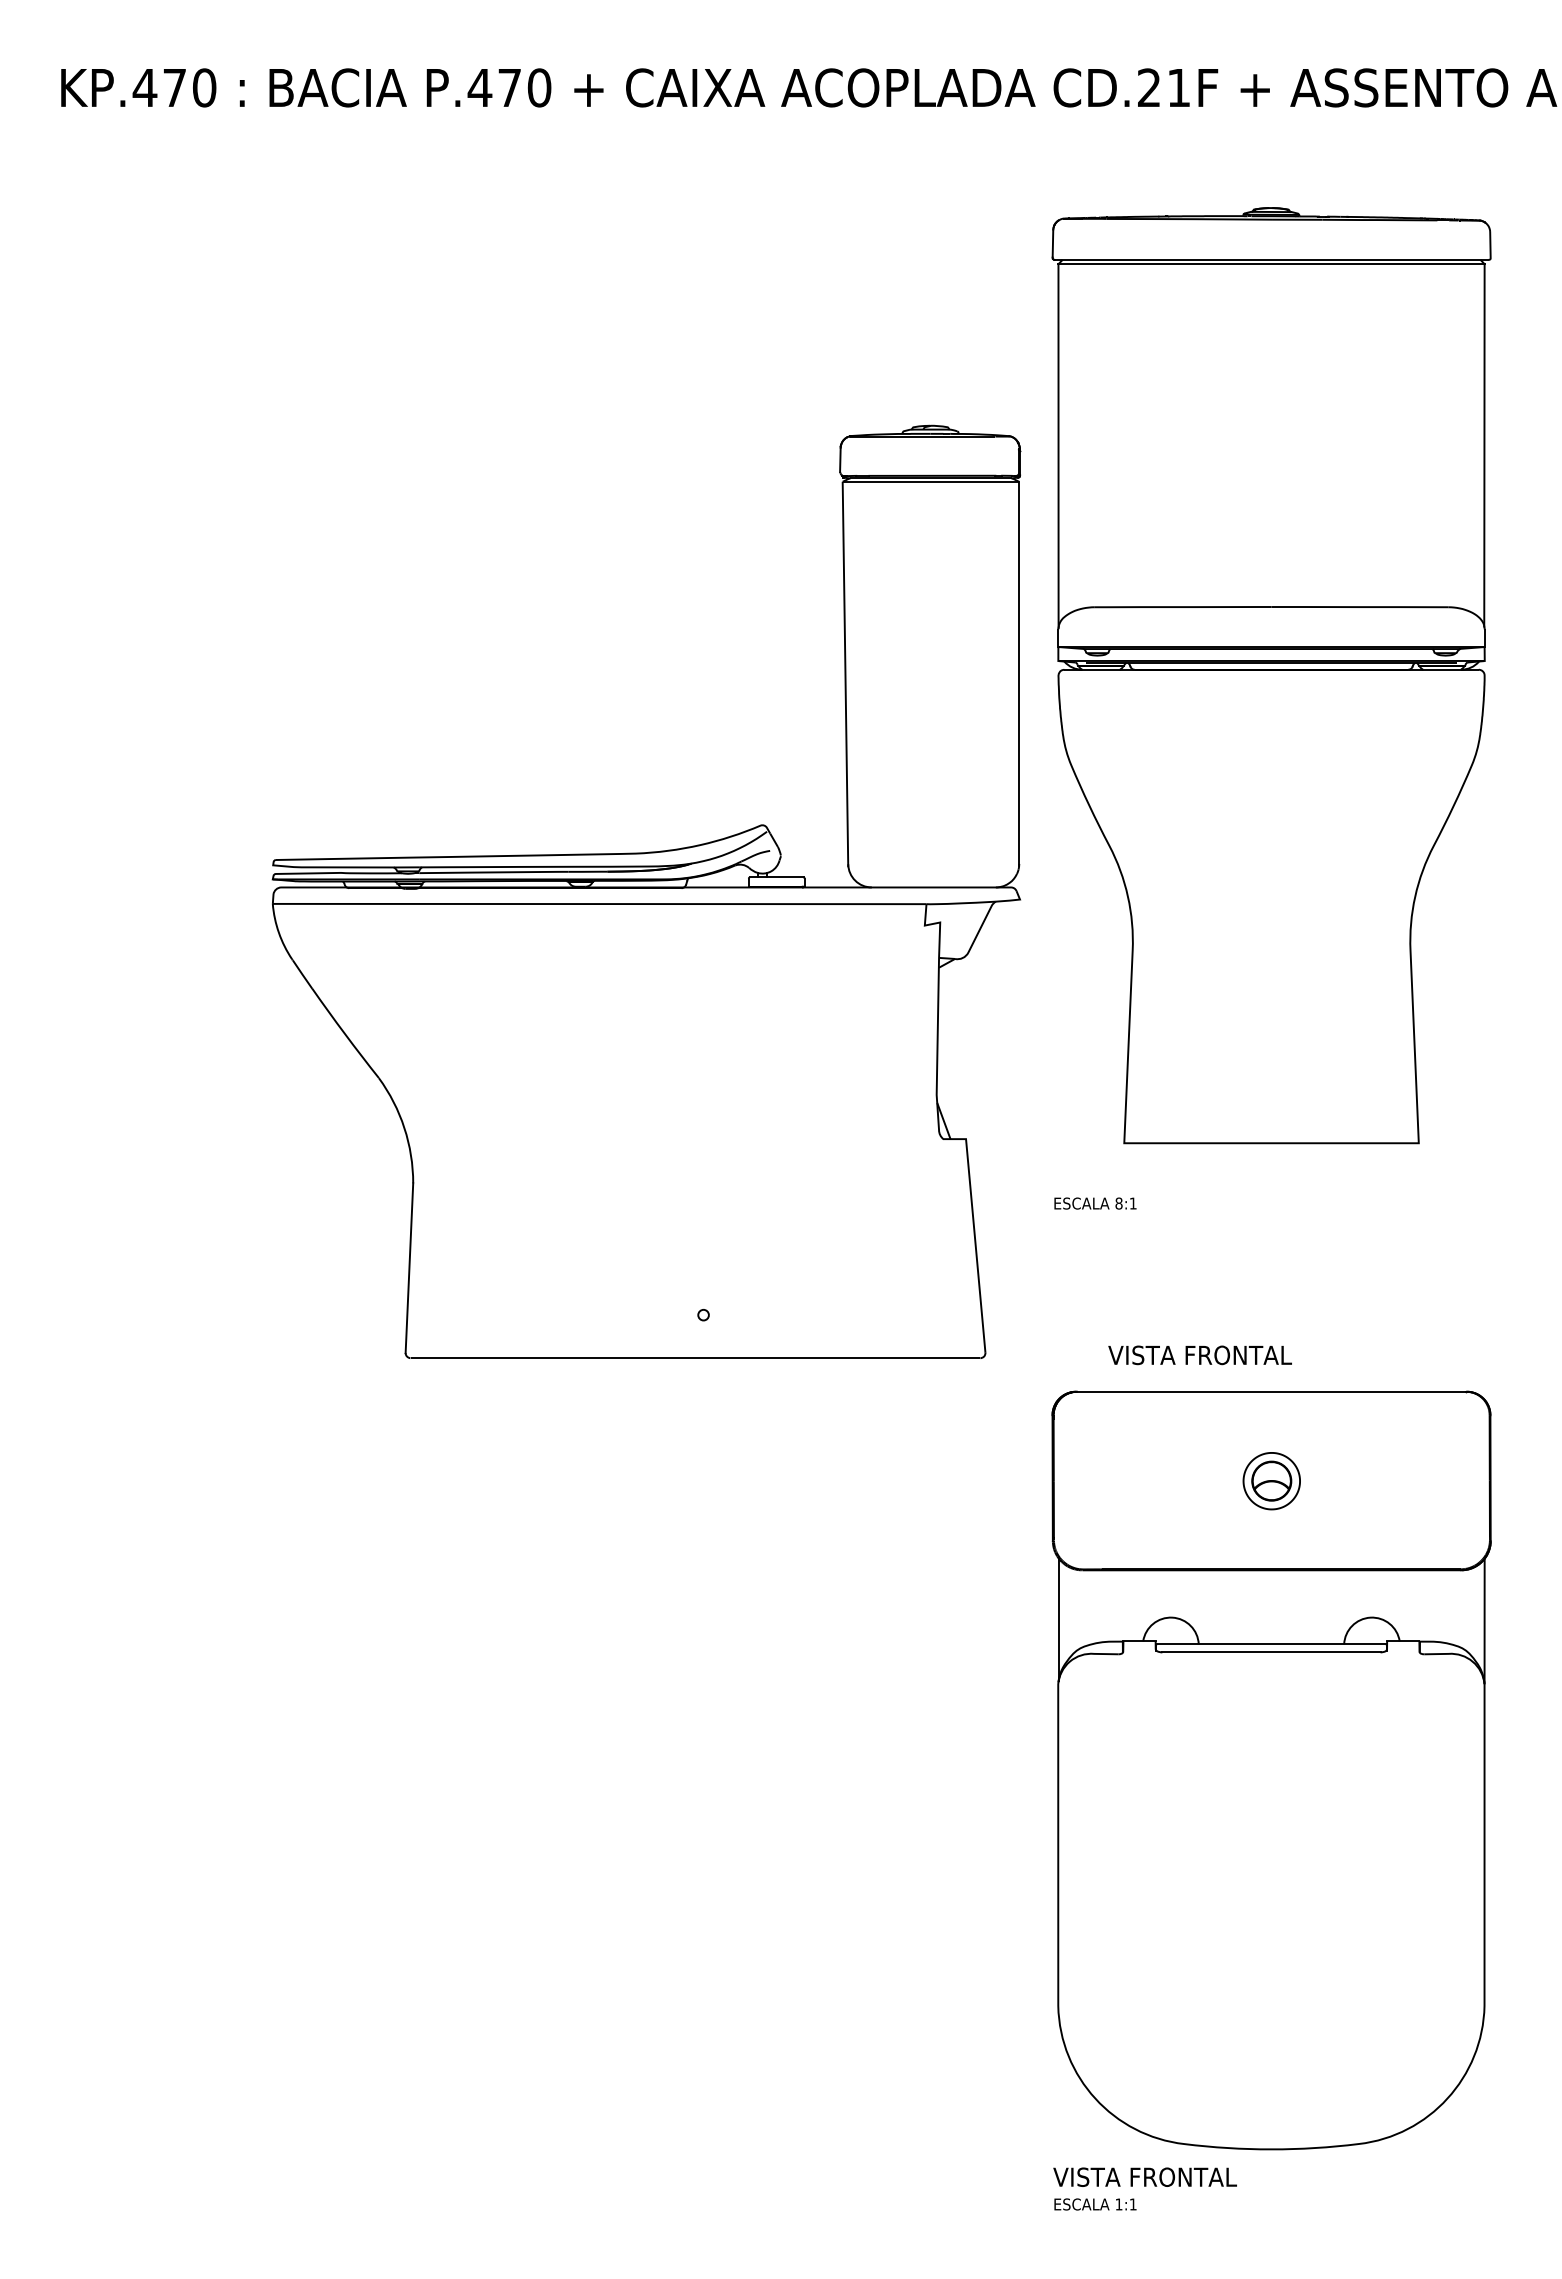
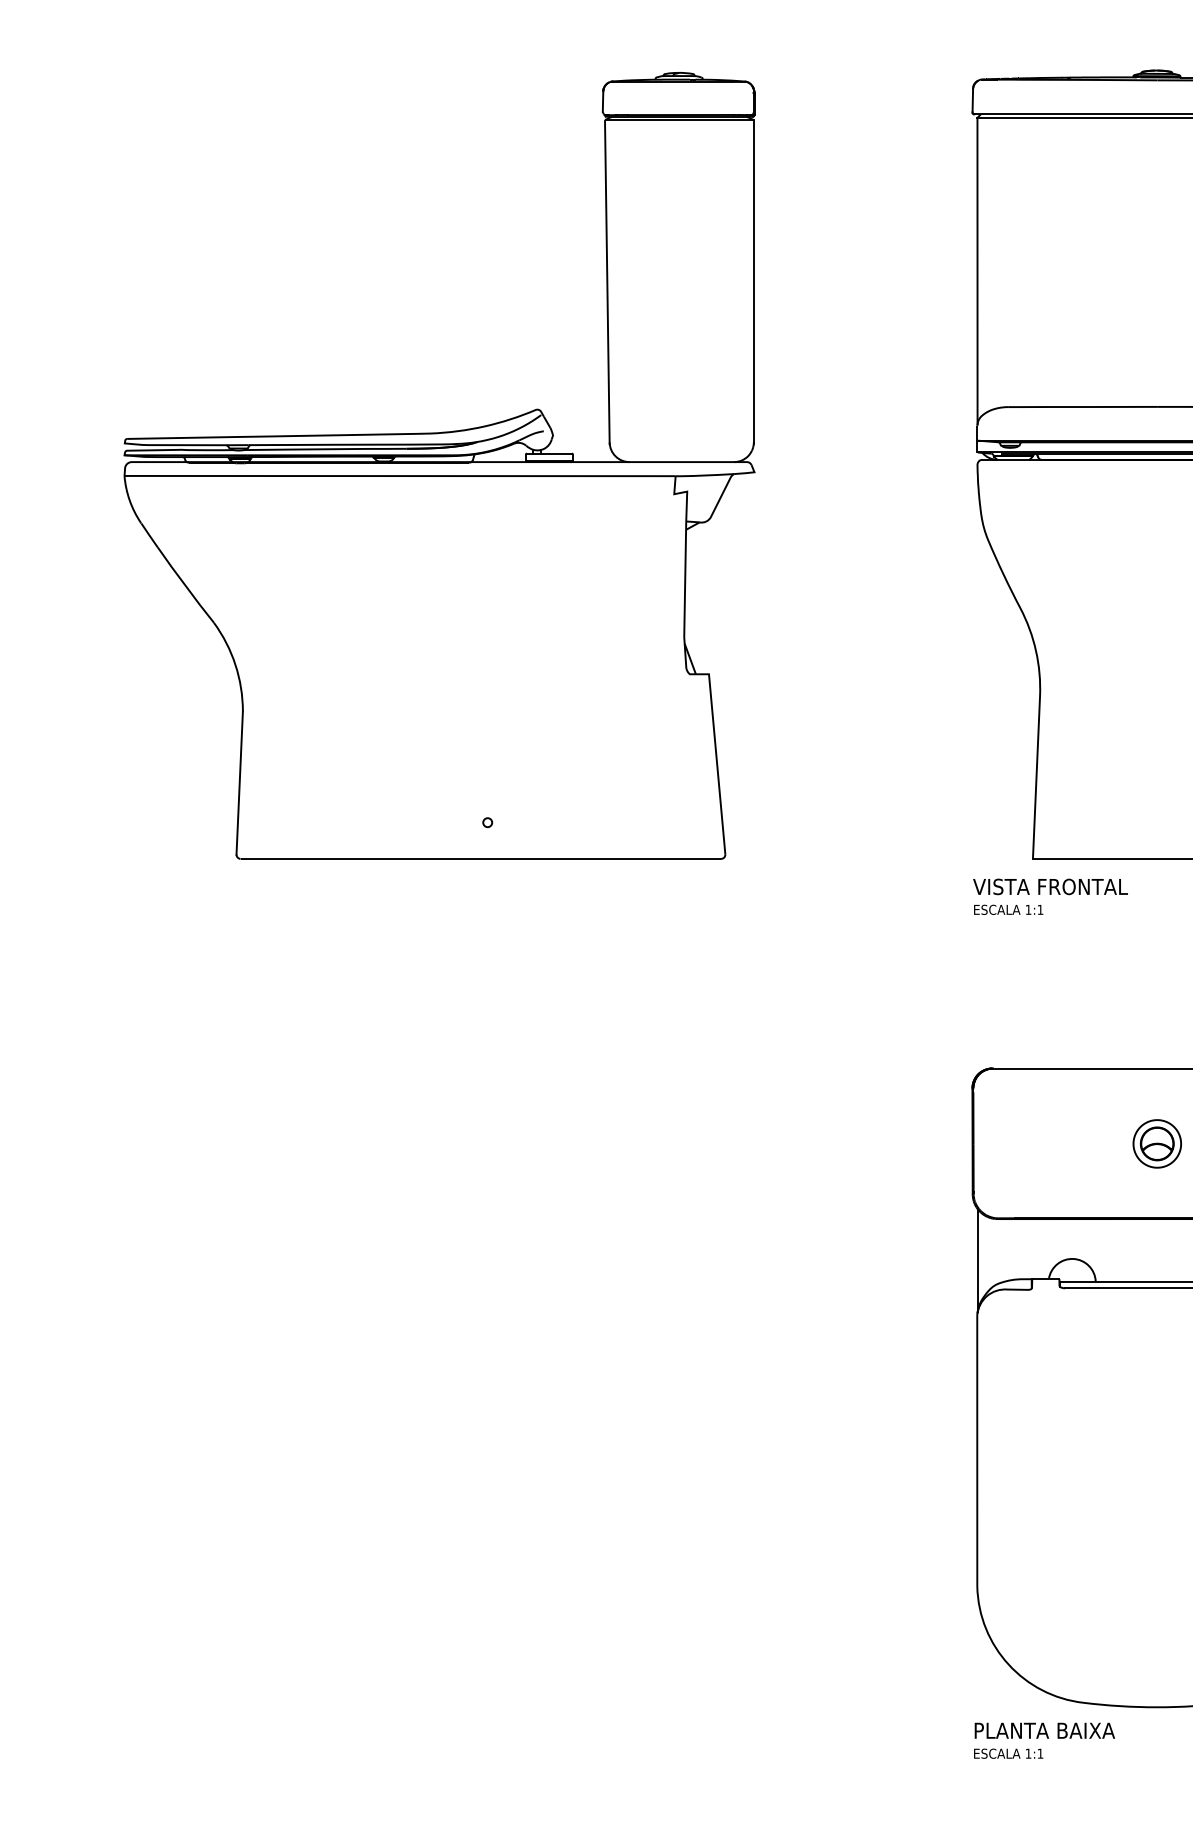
part: (646, 891) -> (439, 465), moved
text: (1118, 1203) -> (1028, 909), 8:1 -> 1:1
text: (1199, 1355) -> (1049, 887), moved
text: (1144, 2176) -> (1049, 1730), VISTA FRONTAL -> PLANTA BAIXA

